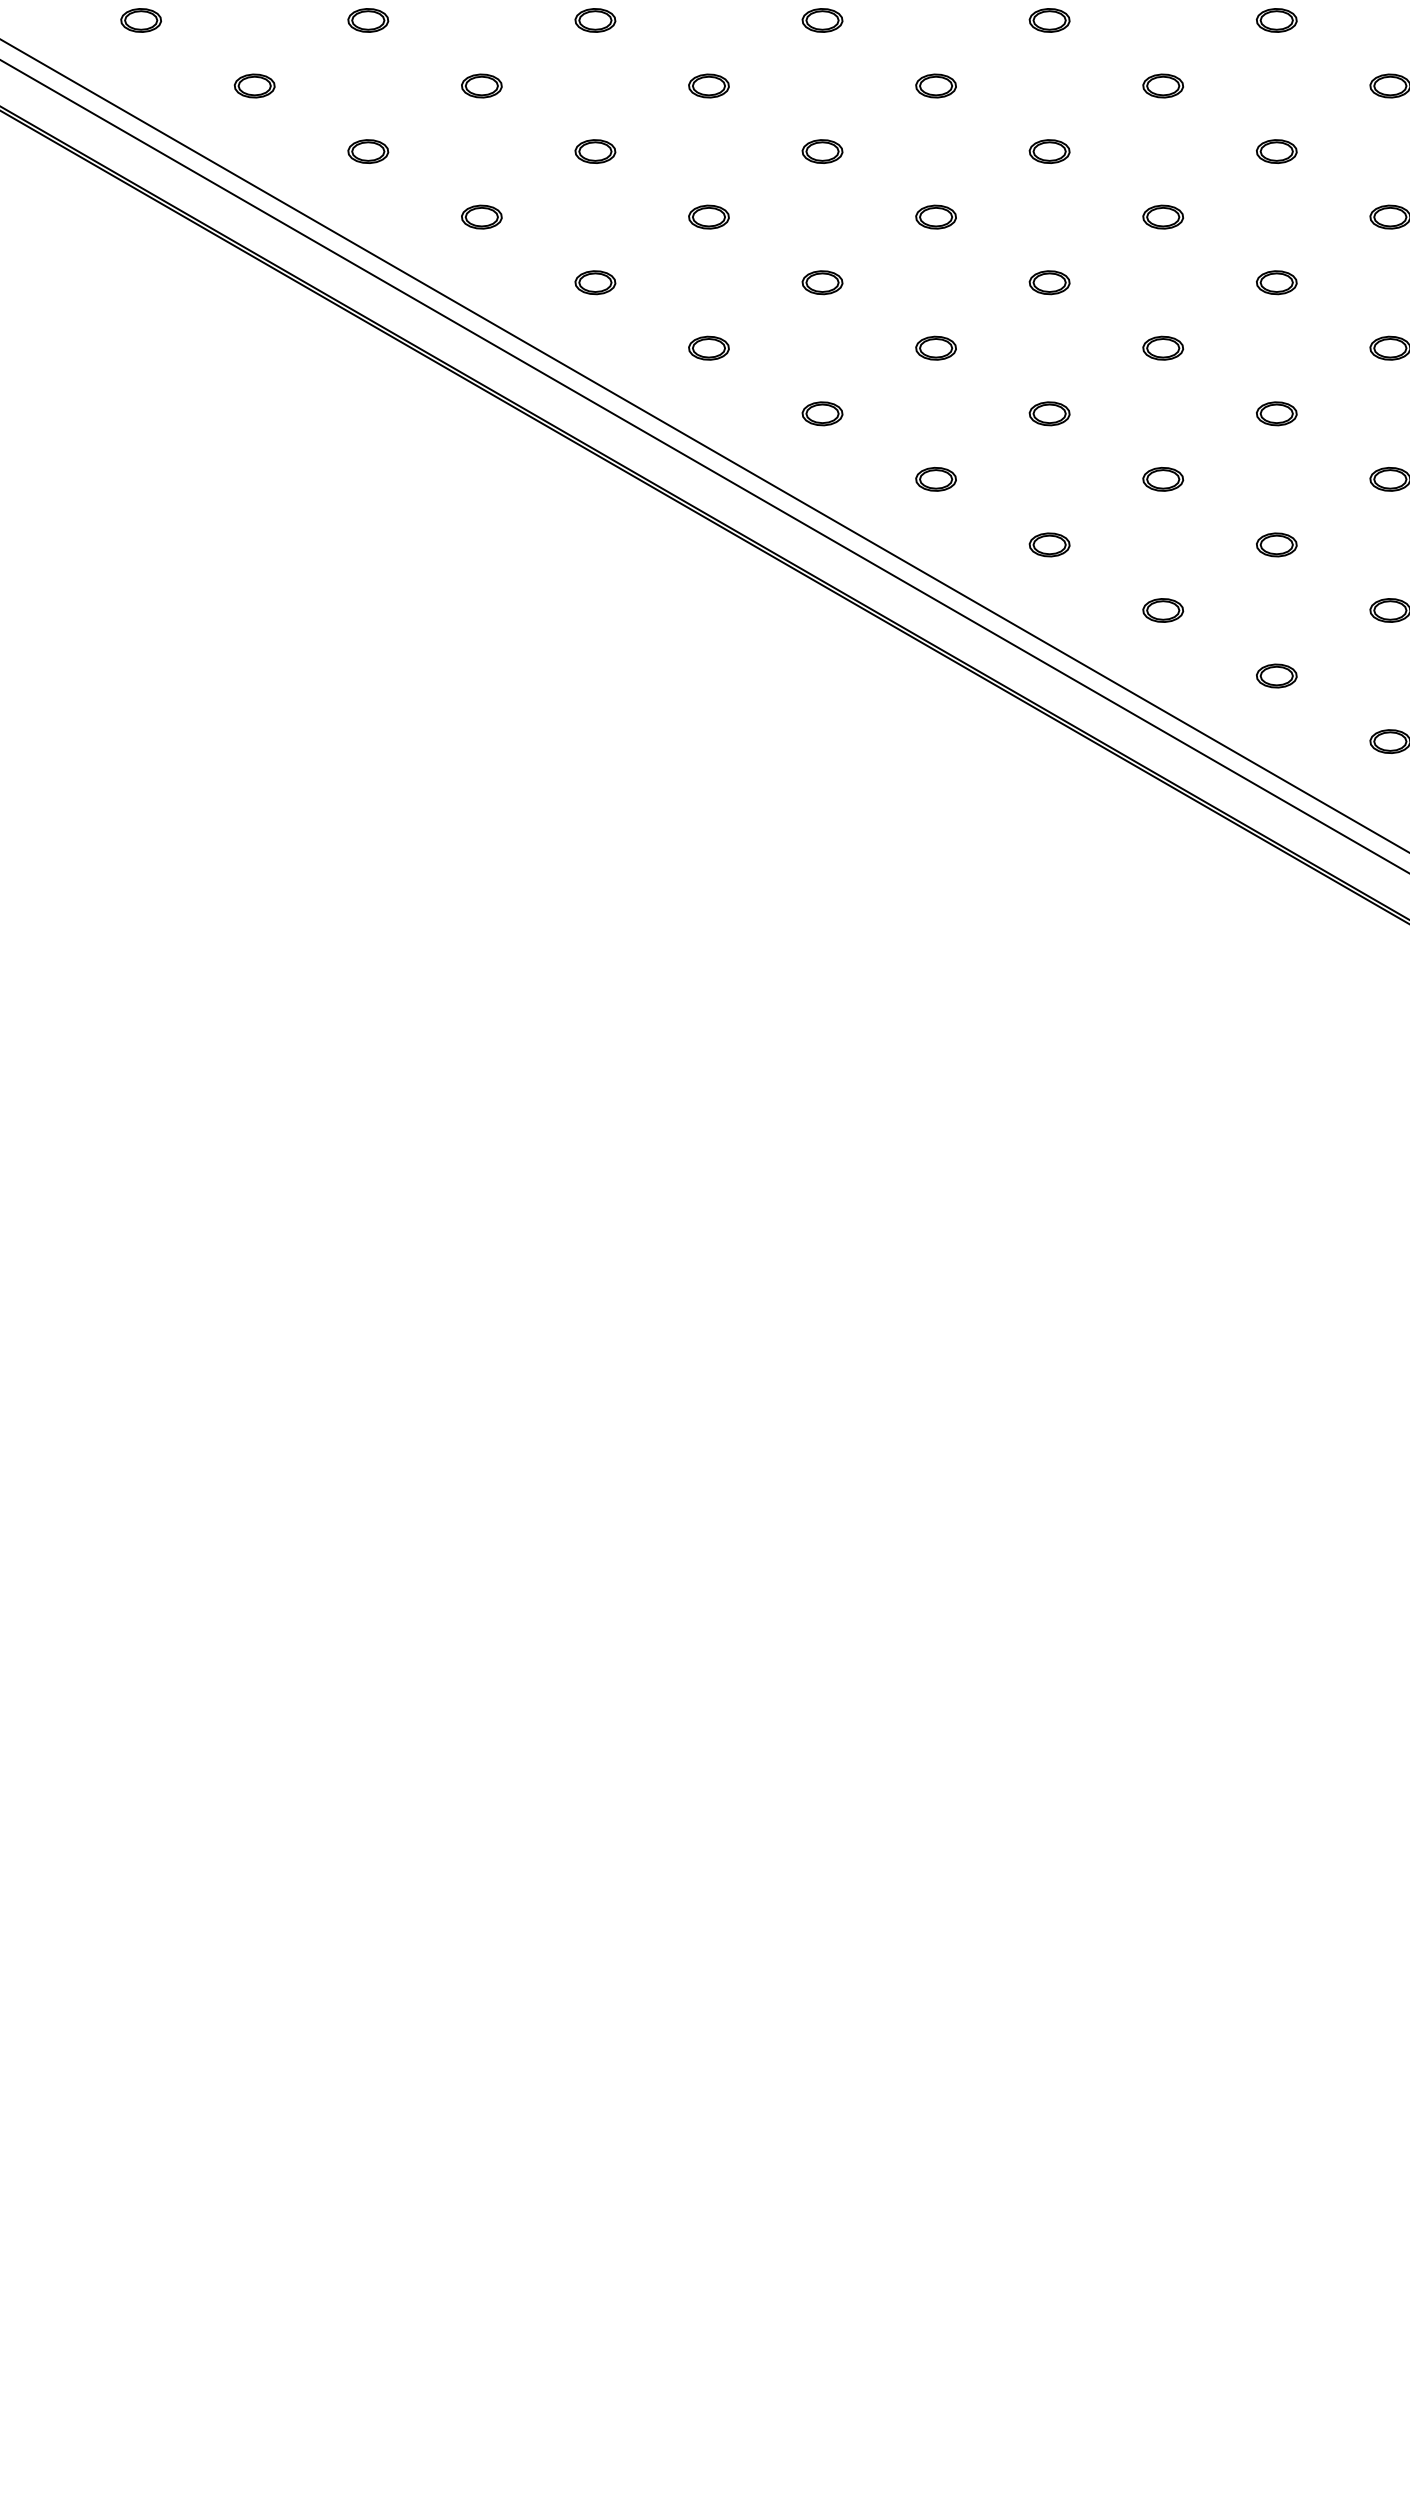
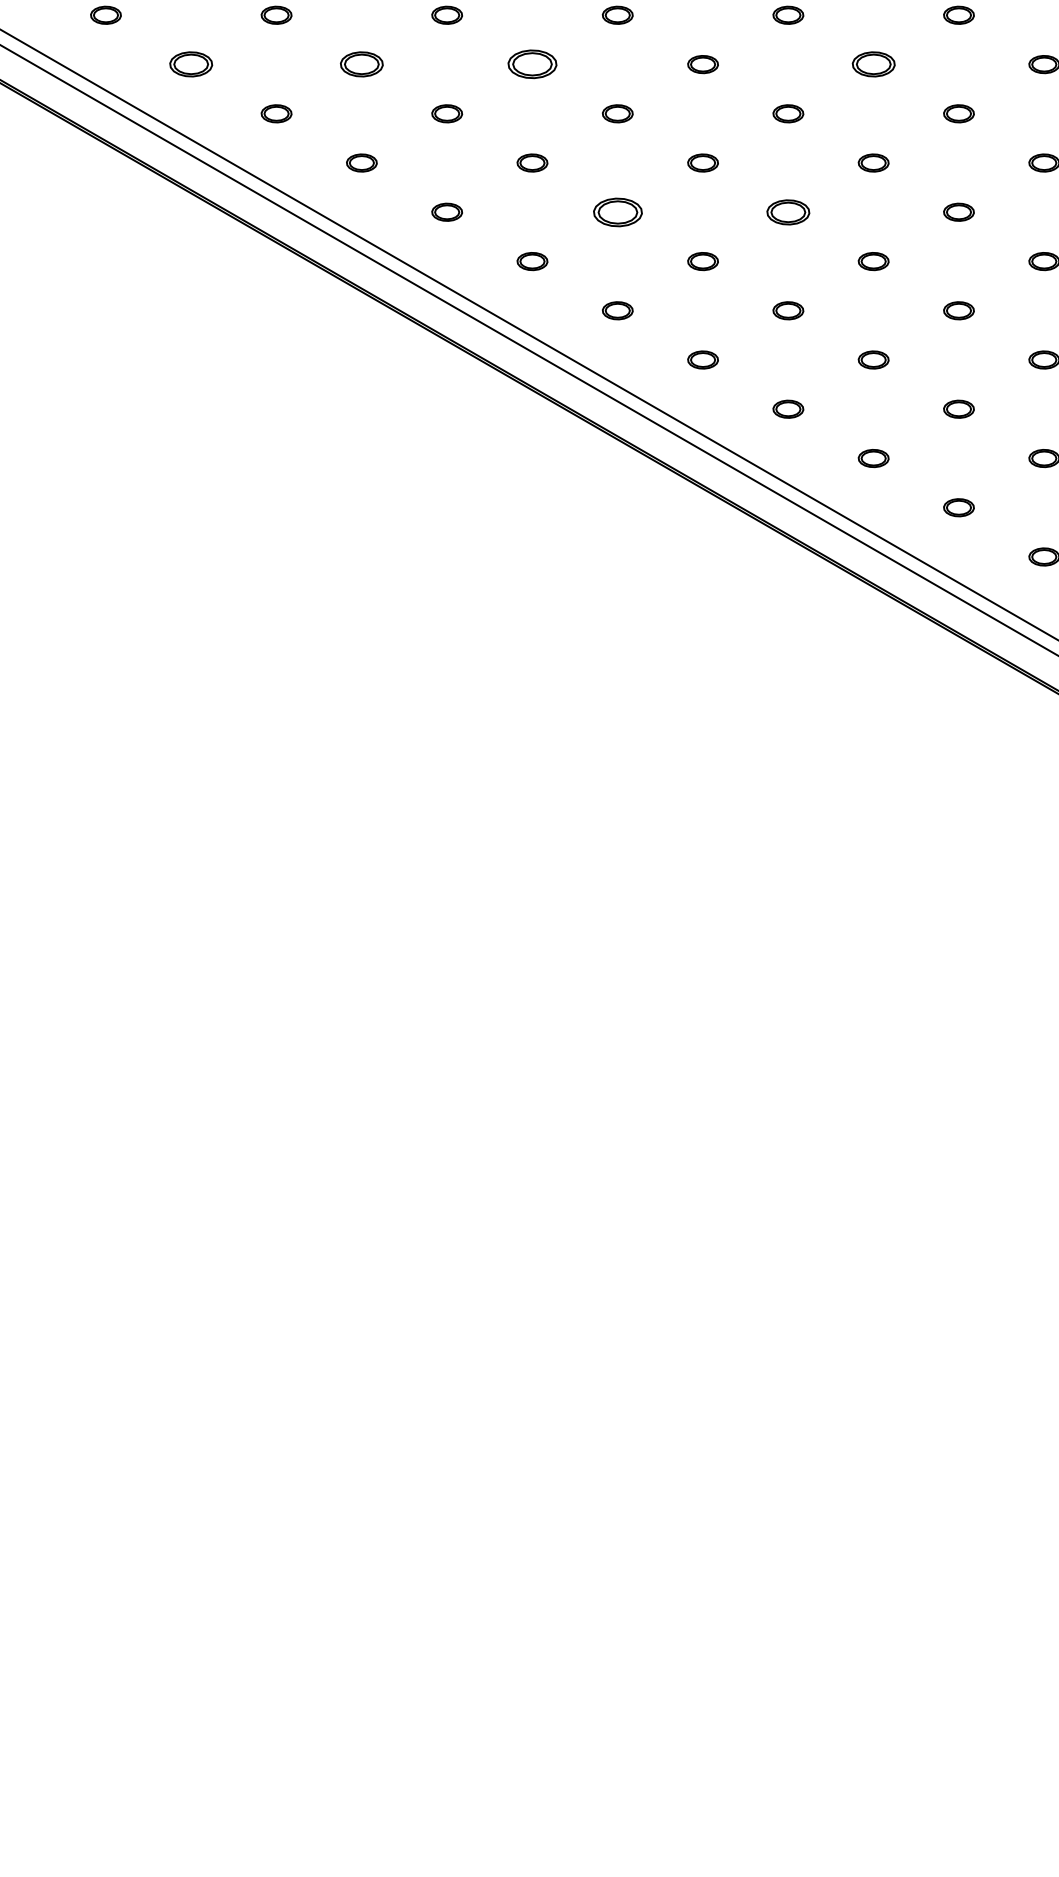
part: (255, 85) -> (191, 64), size x1.4
part: (481, 85) -> (361, 64), size x1.4
part: (708, 85) -> (532, 64), size x1.6
part: (1162, 85) -> (873, 64), size x1.4
part: (822, 281) -> (617, 211), size x1.6
part: (1049, 281) -> (788, 211), size x1.4

